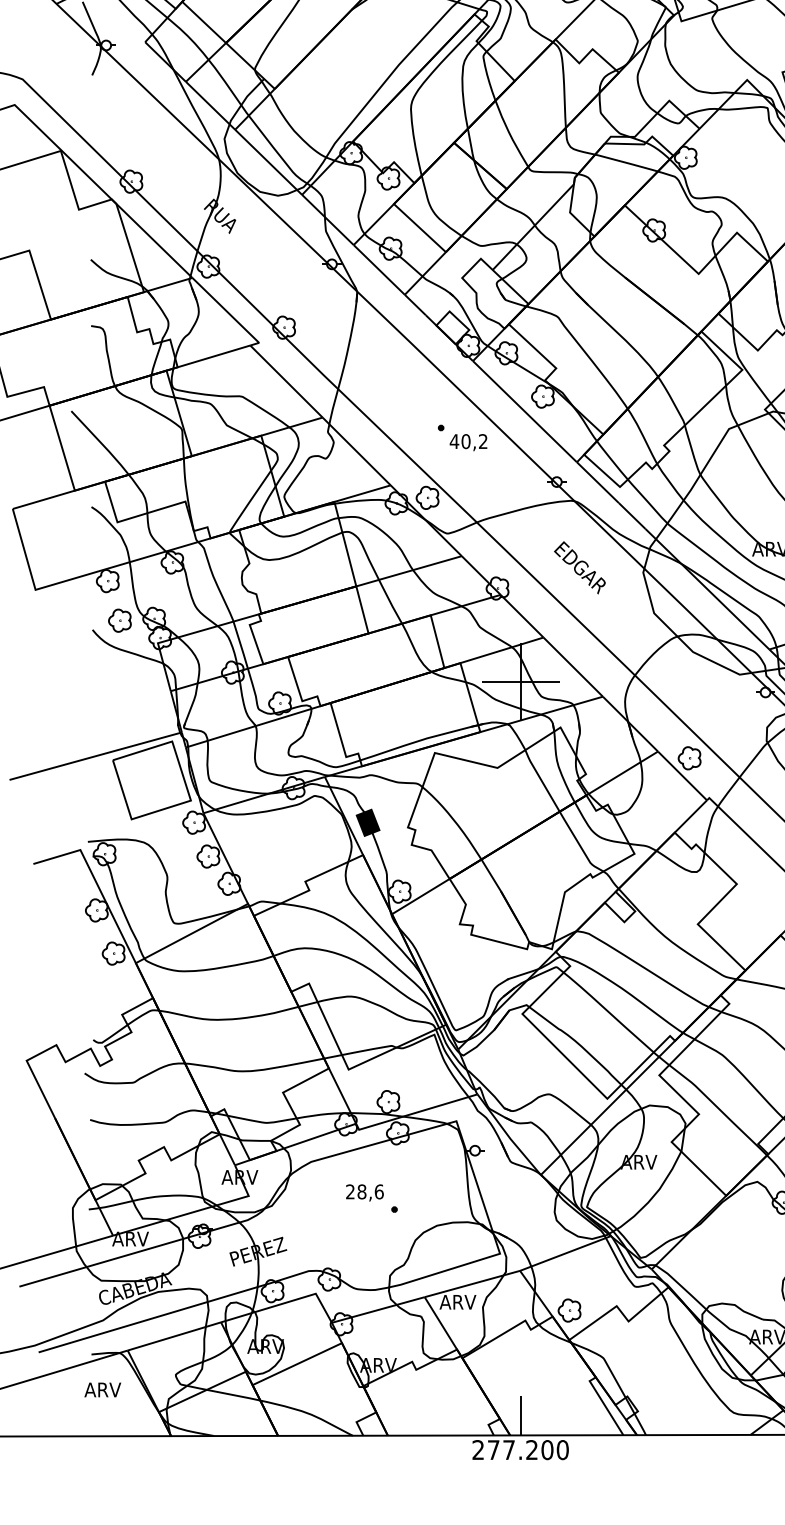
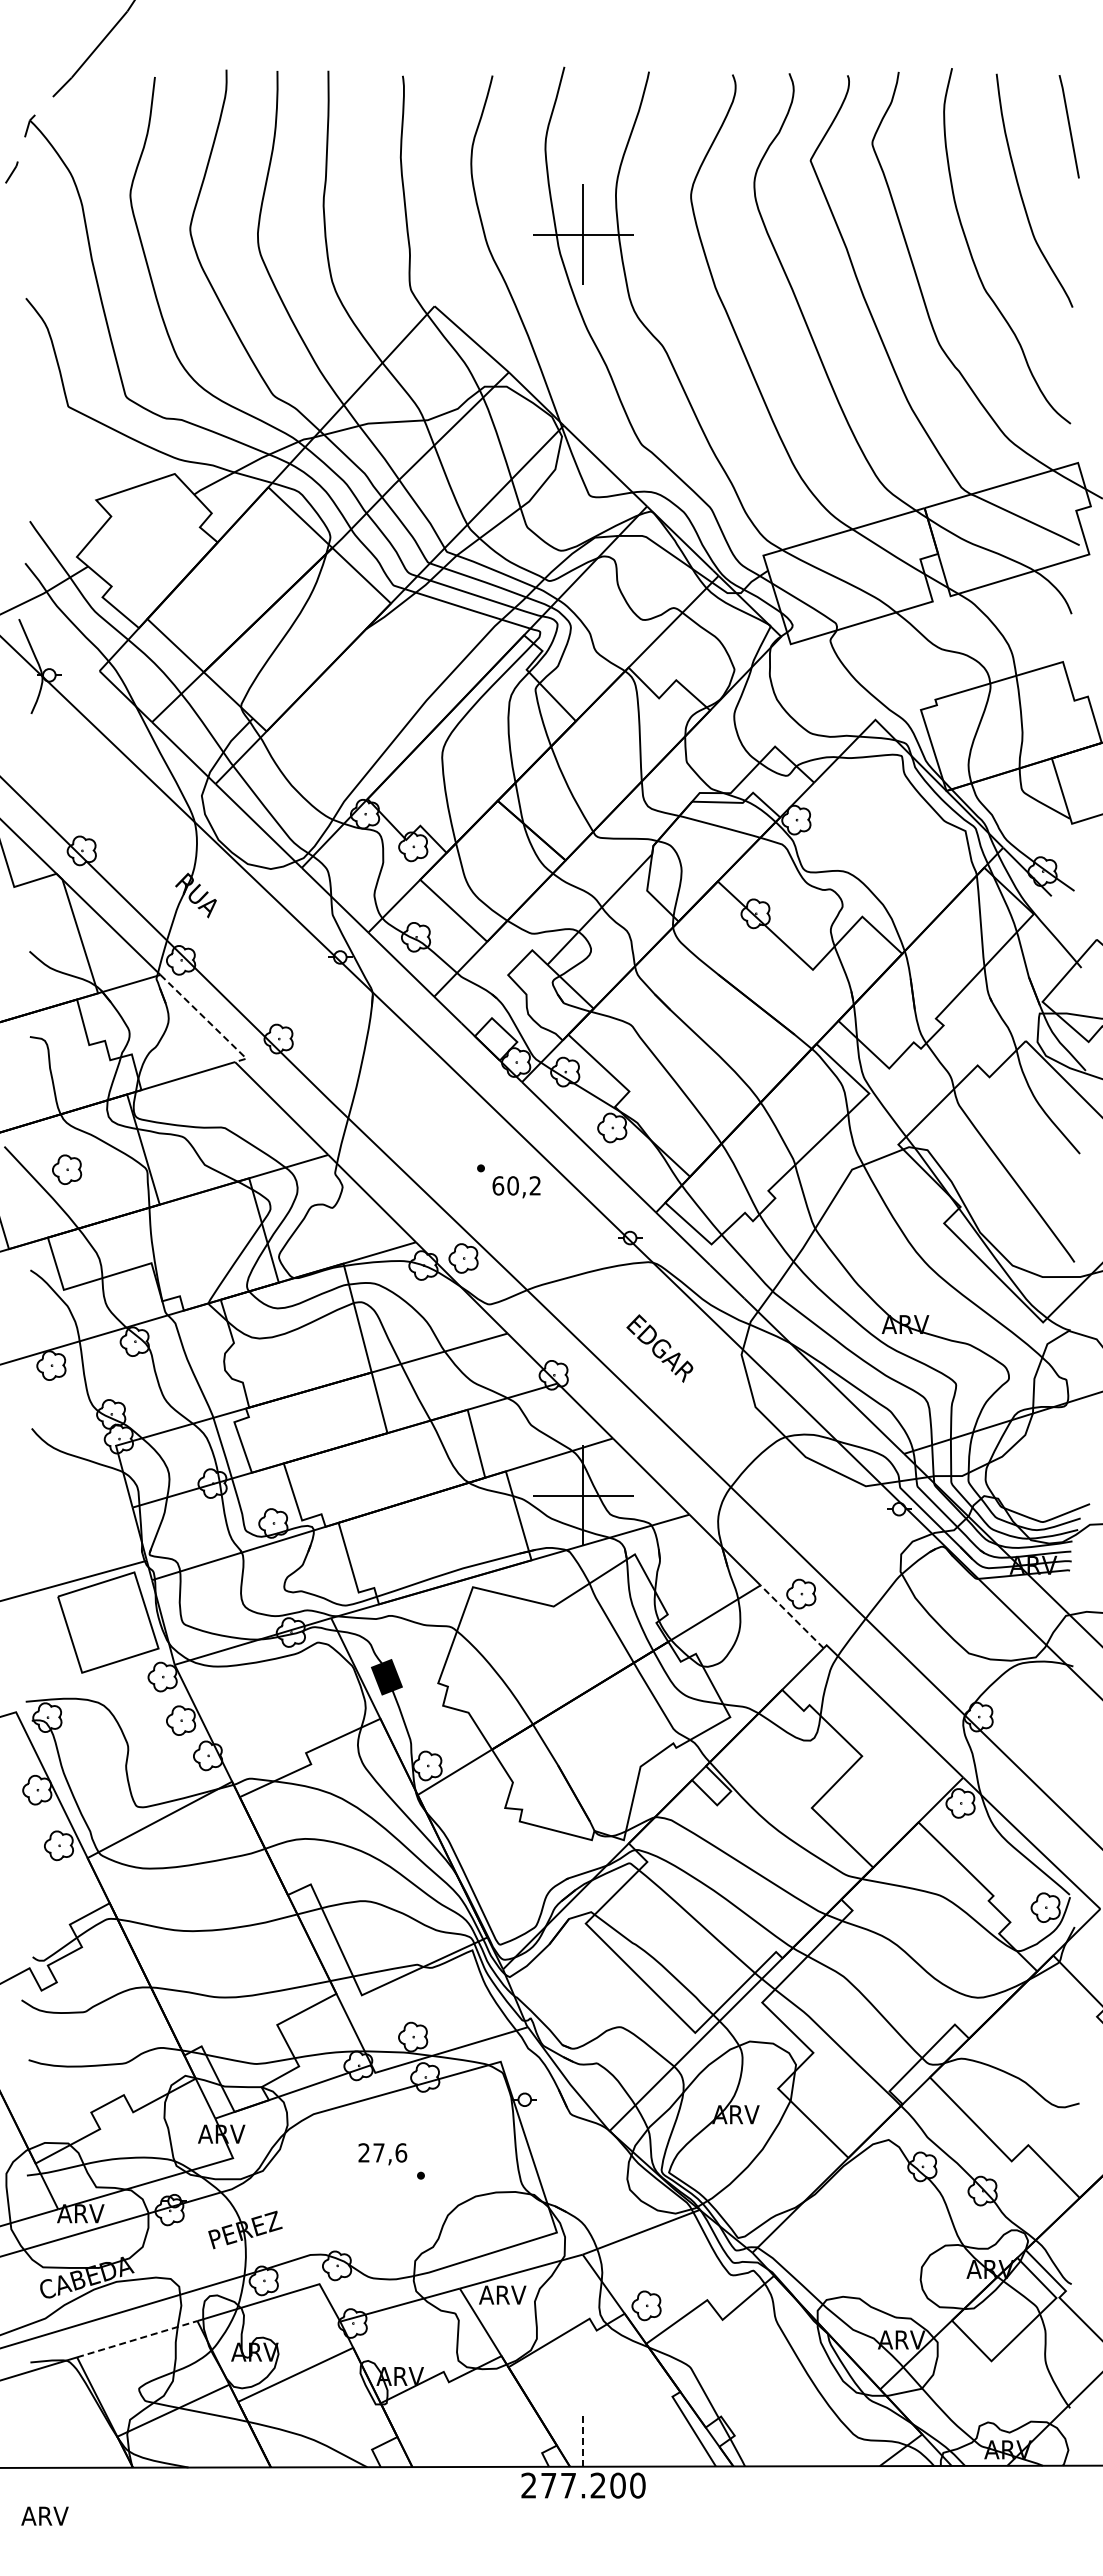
line: (229, 314) -> (208, 1021), solid -> dashed
text: (454, 441) -> (498, 1185), 40,2 -> 60,2
part: (120, 620) -> (67, 1169), moved
line: (682, 775) -> (792, 1616), solid -> dashed
text: (361, 1191) -> (378, 2152), 28,6 -> 27,6
line: (174, 1336) -> (137, 2339), solid -> dashed
text: (102, 1389) -> (44, 2515), moved
line: (520, 1415) -> (583, 2441), solid -> dashed

